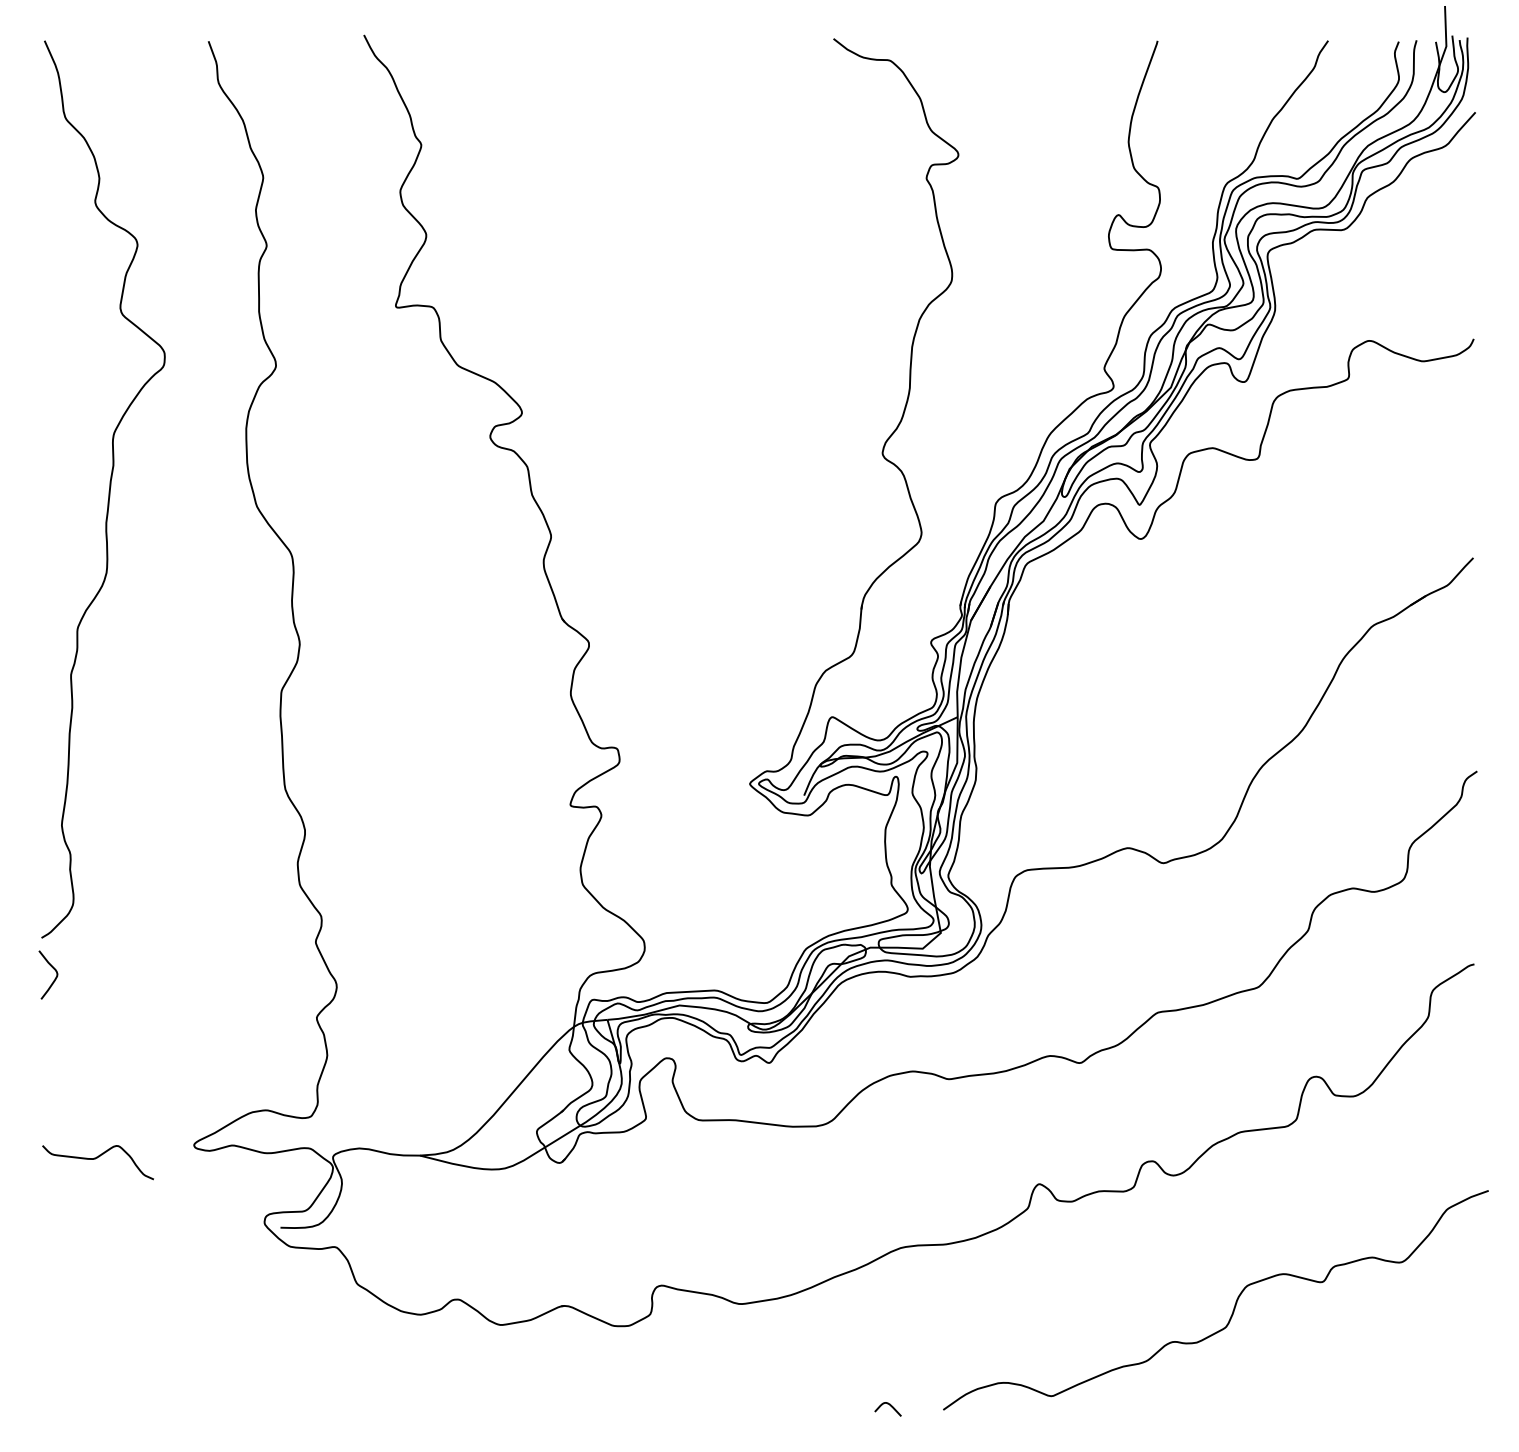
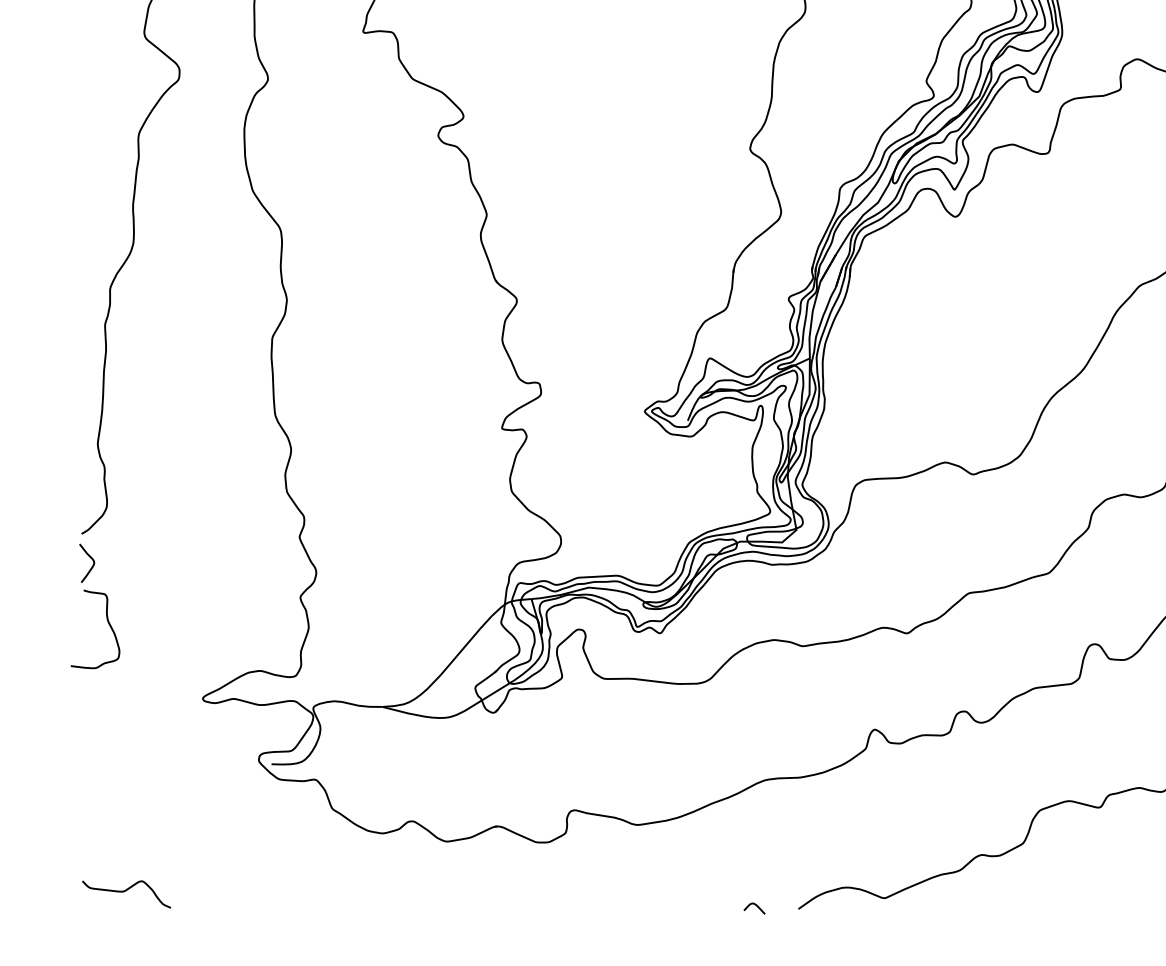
curve: (74, 1049) -> (107, 622), added
curve: (95, 1159) -> (124, 892), moved

